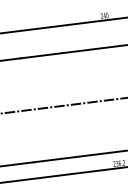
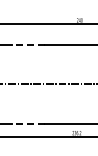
line: (40, 55) -> (27, 44), solid -> dashed
line: (53, 160) -> (27, 124), solid -> dashed

